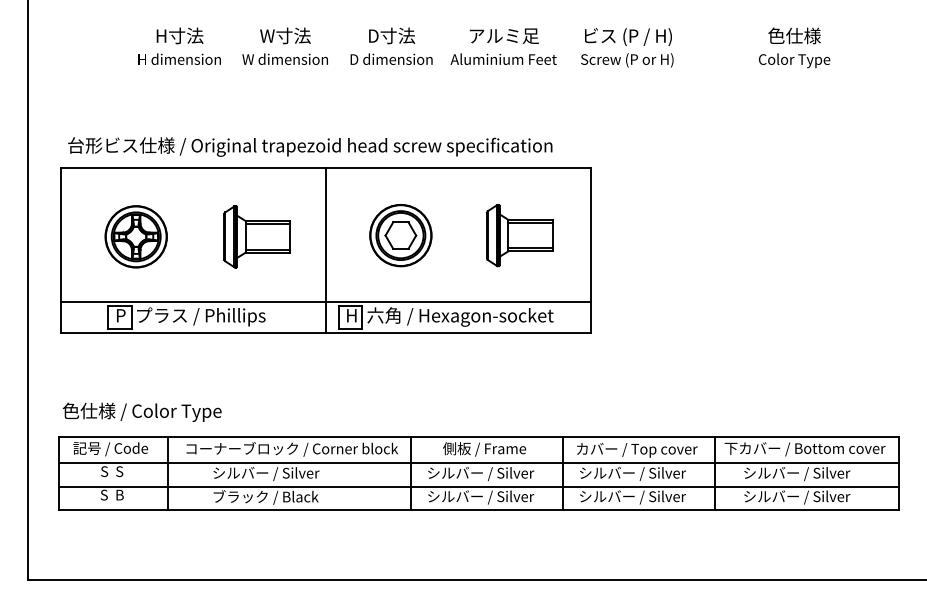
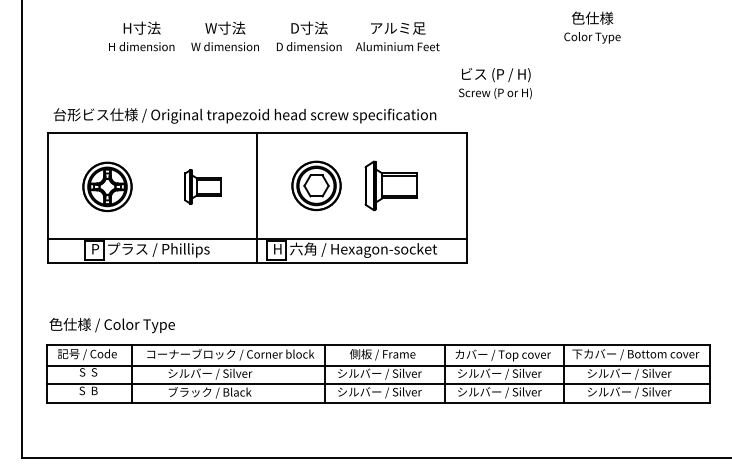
text: (627, 47) -> (495, 83), moved
text: (794, 47) -> (592, 27), moved
part: (518, 235) -> (390, 185), moved
part: (256, 236) -> (202, 186), size x0.7

